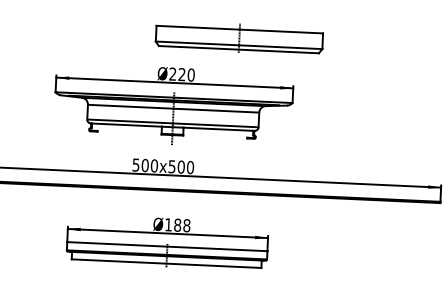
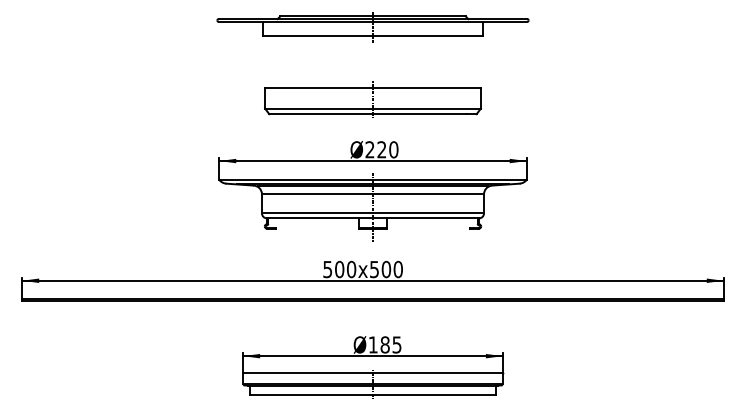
part: (239, 38) -> (372, 99), moved
text: (186, 225) -> (396, 344), 188 -> 185

